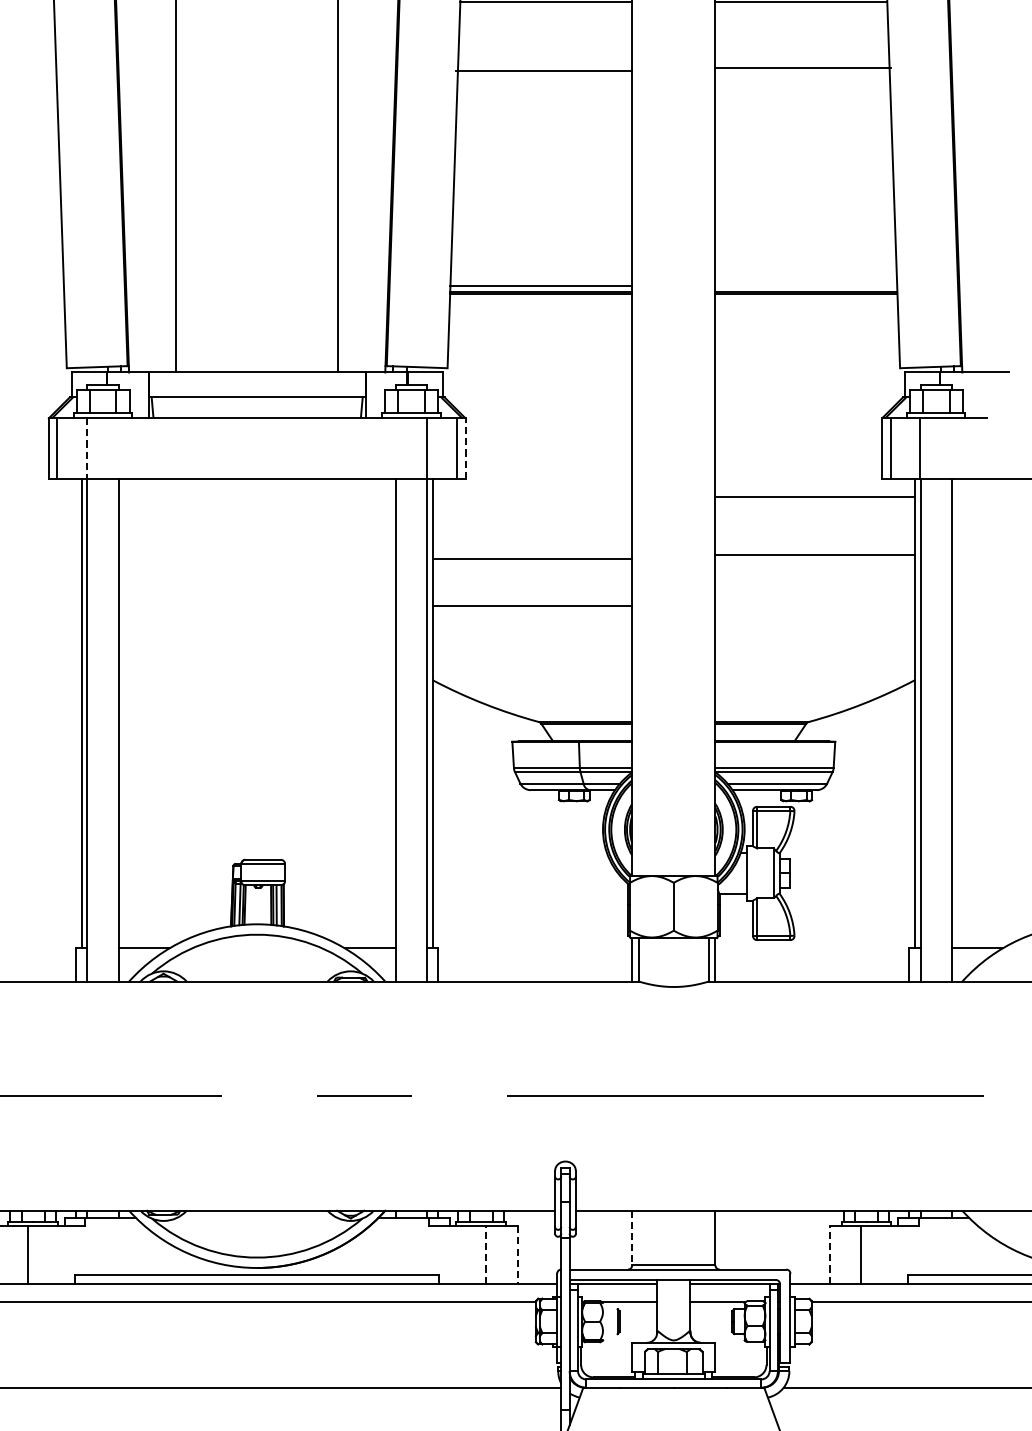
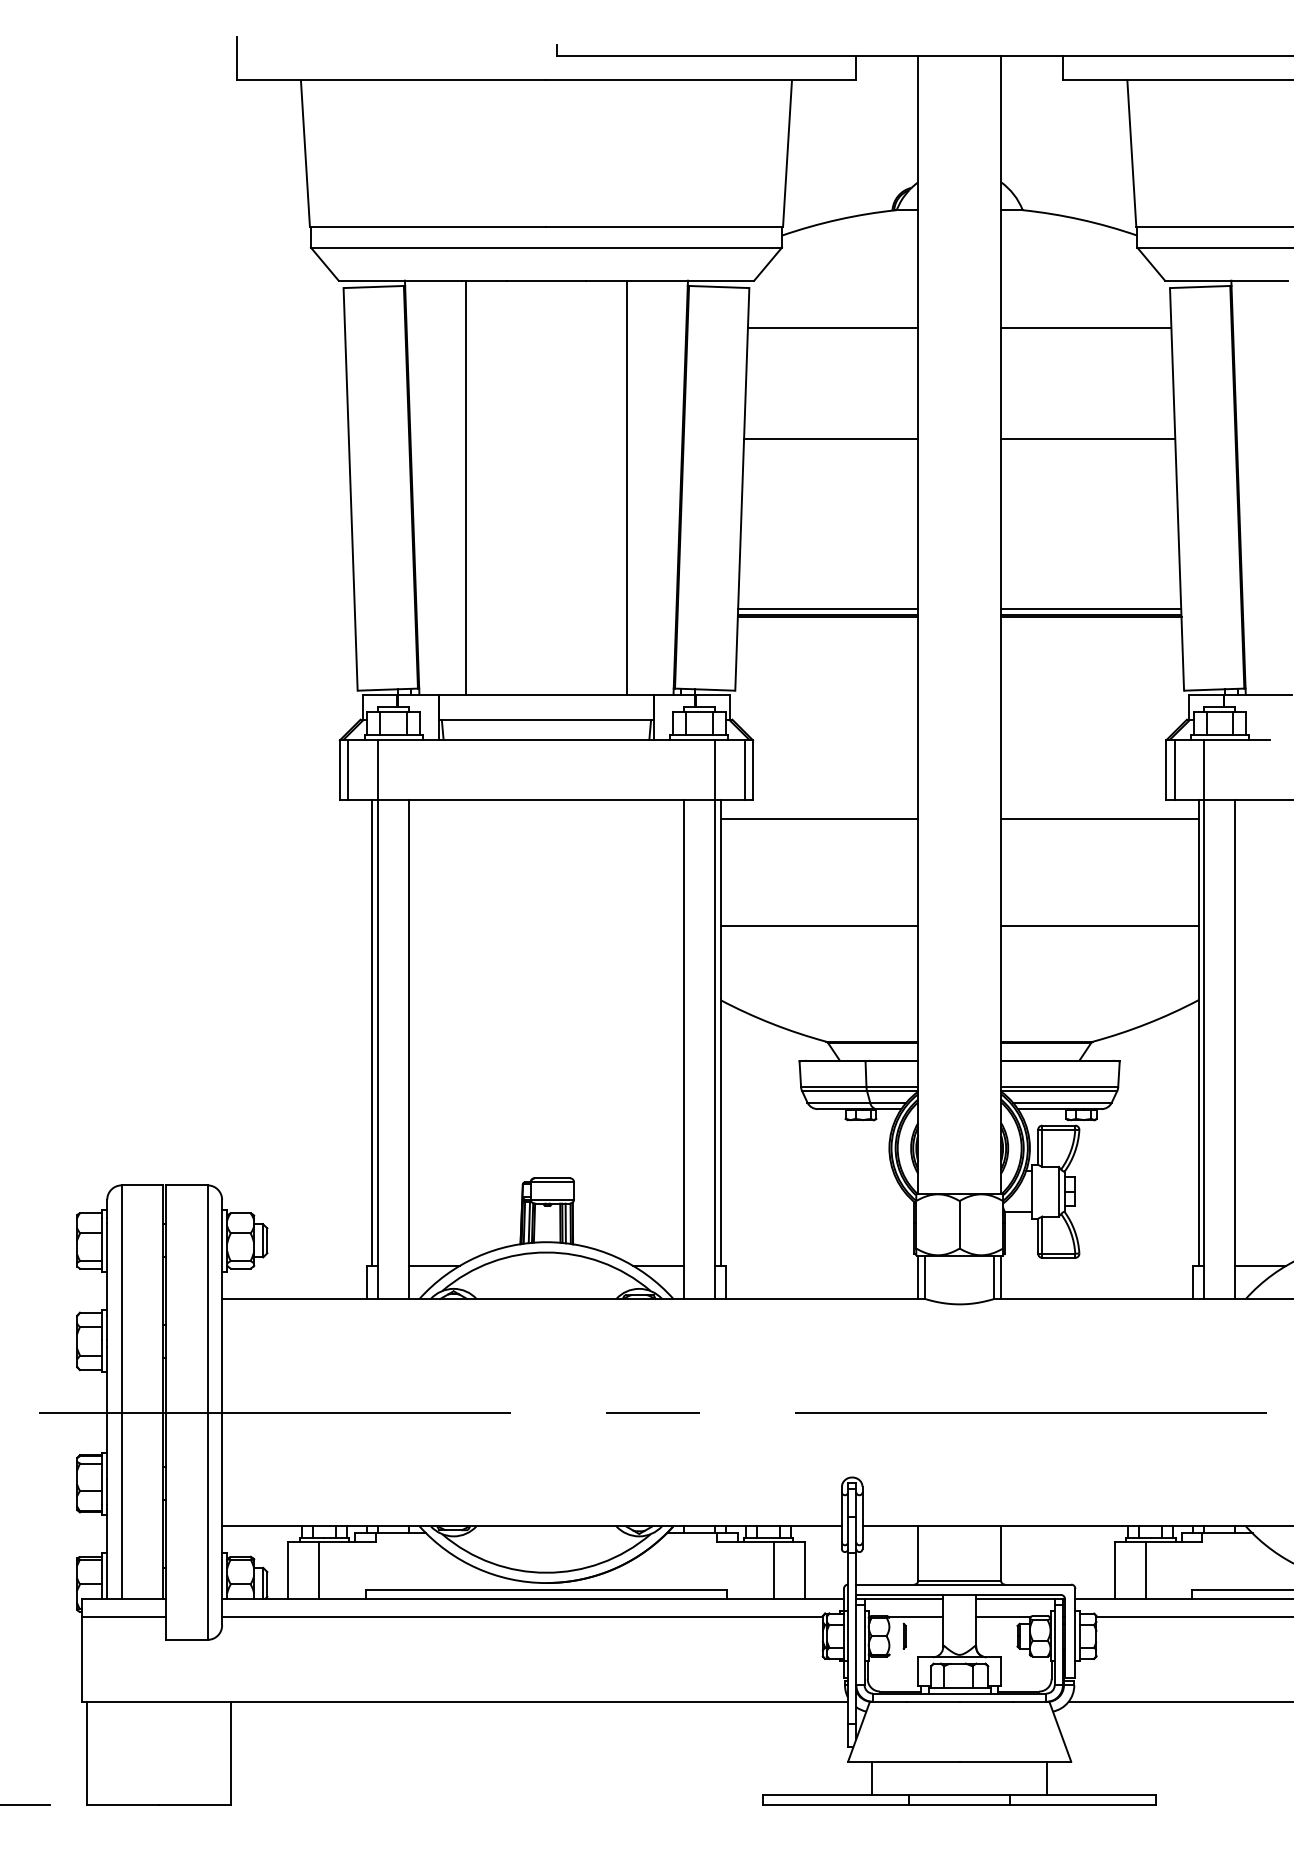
line: (802, 67) -> (1087, 438), moved
line: (544, 70) -> (831, 438), moved
line: (805, 286) -> (1090, 609), added
line: (86, 448) -> (377, 770), dashed -> solid
line: (465, 448) -> (753, 770), dashed -> solid
line: (814, 555) -> (1099, 926), moved
line: (532, 558) -> (819, 818), moved
line: (632, 1238) -> (918, 1553), dashed -> solid
line: (486, 1254) -> (773, 1569), dashed -> solid
line: (829, 1254) -> (1114, 1569), dashed -> solid
line: (517, 1255) -> (804, 1570), dashed -> solid

